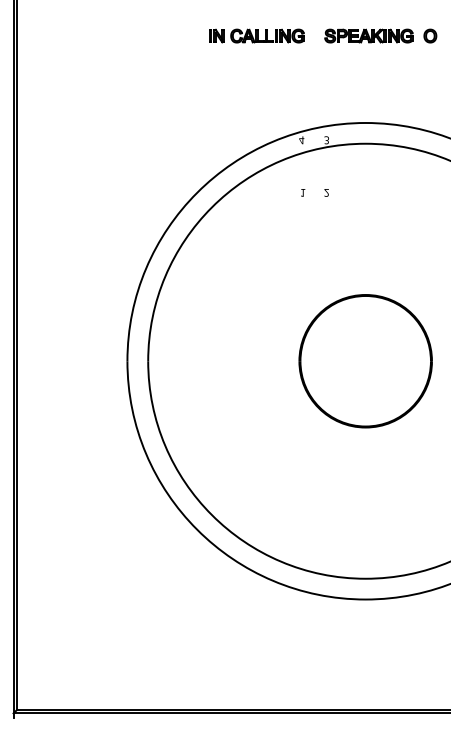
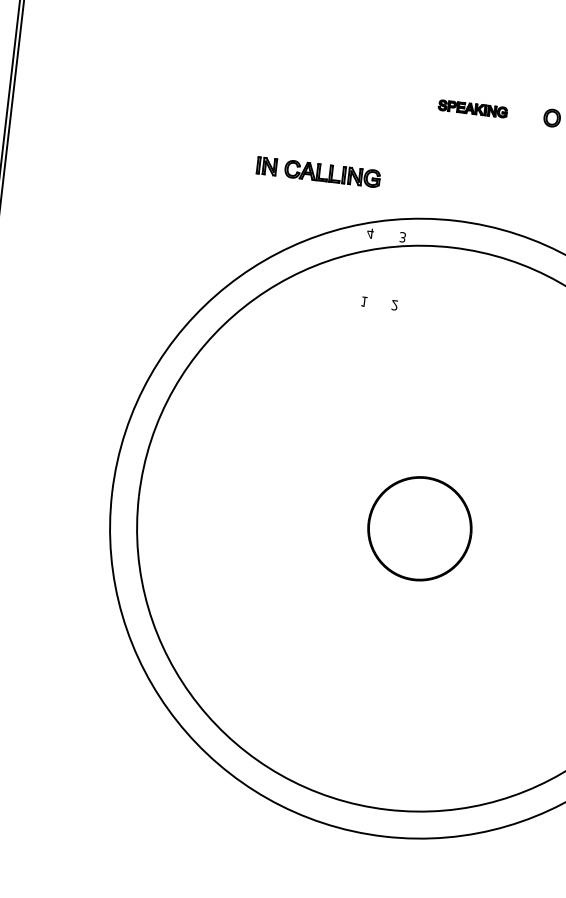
part: (256, 35) -> (318, 171), moved
part: (368, 35) -> (472, 108), size x0.6
part: (365, 361) -> (419, 528), size x0.6

